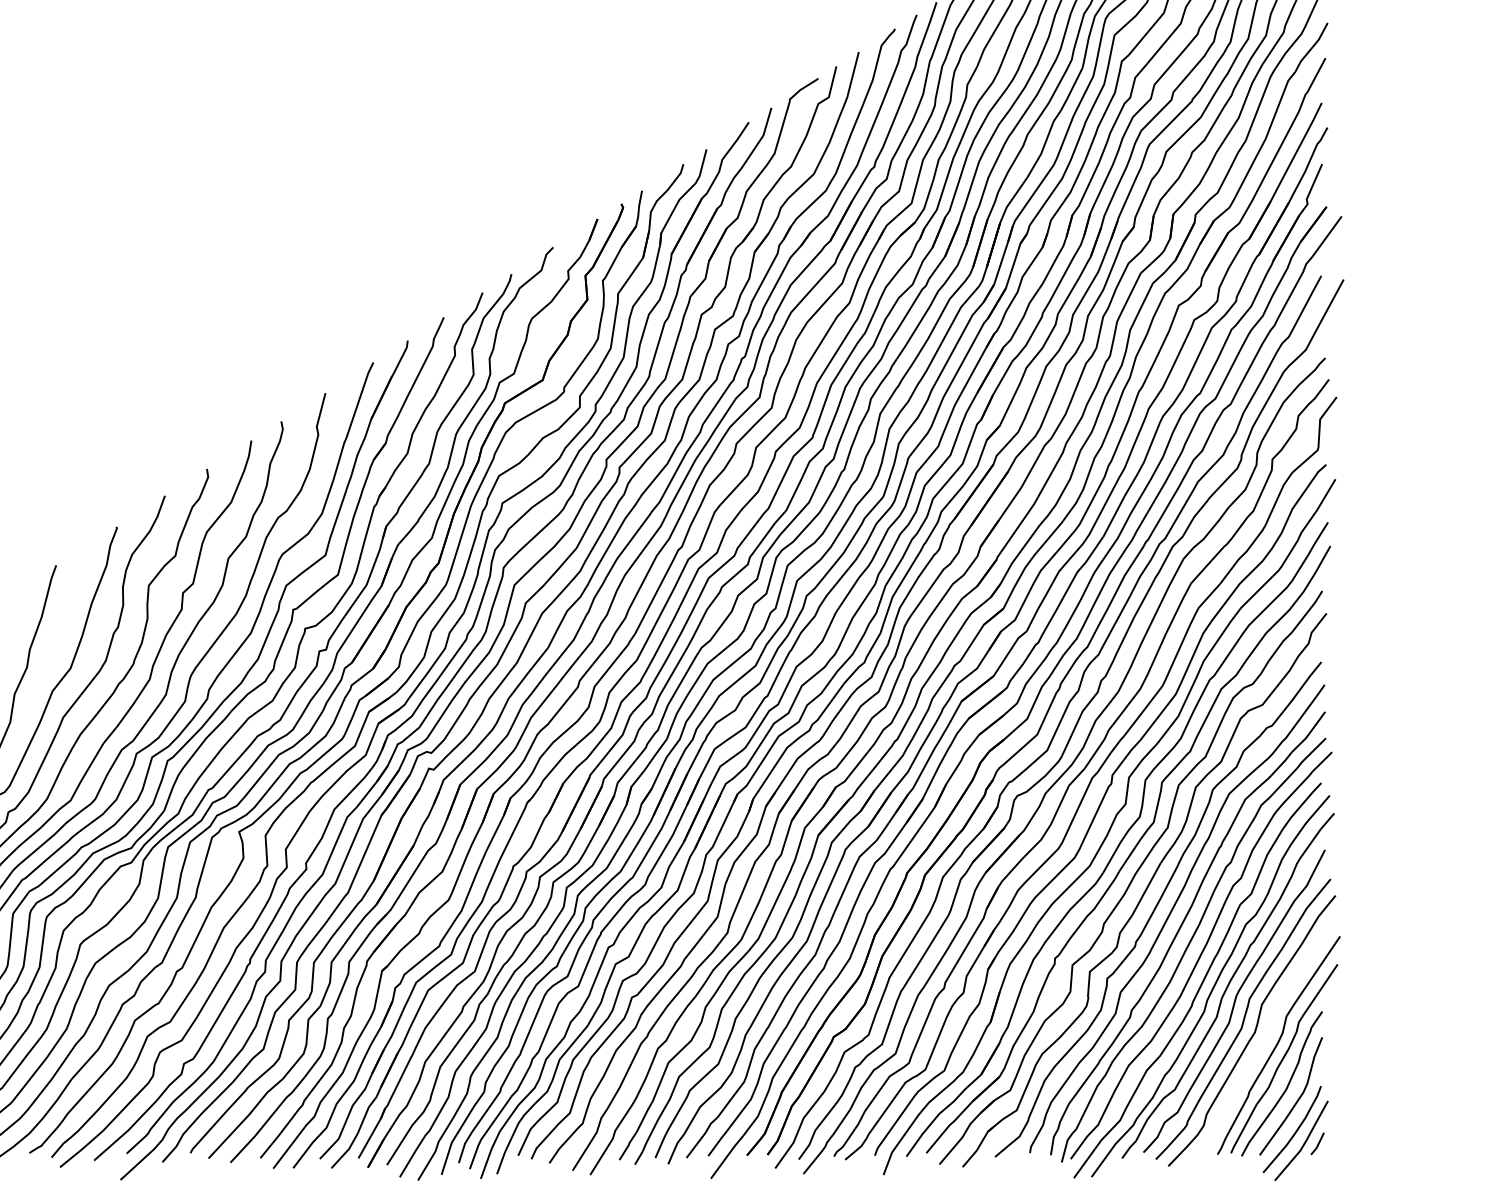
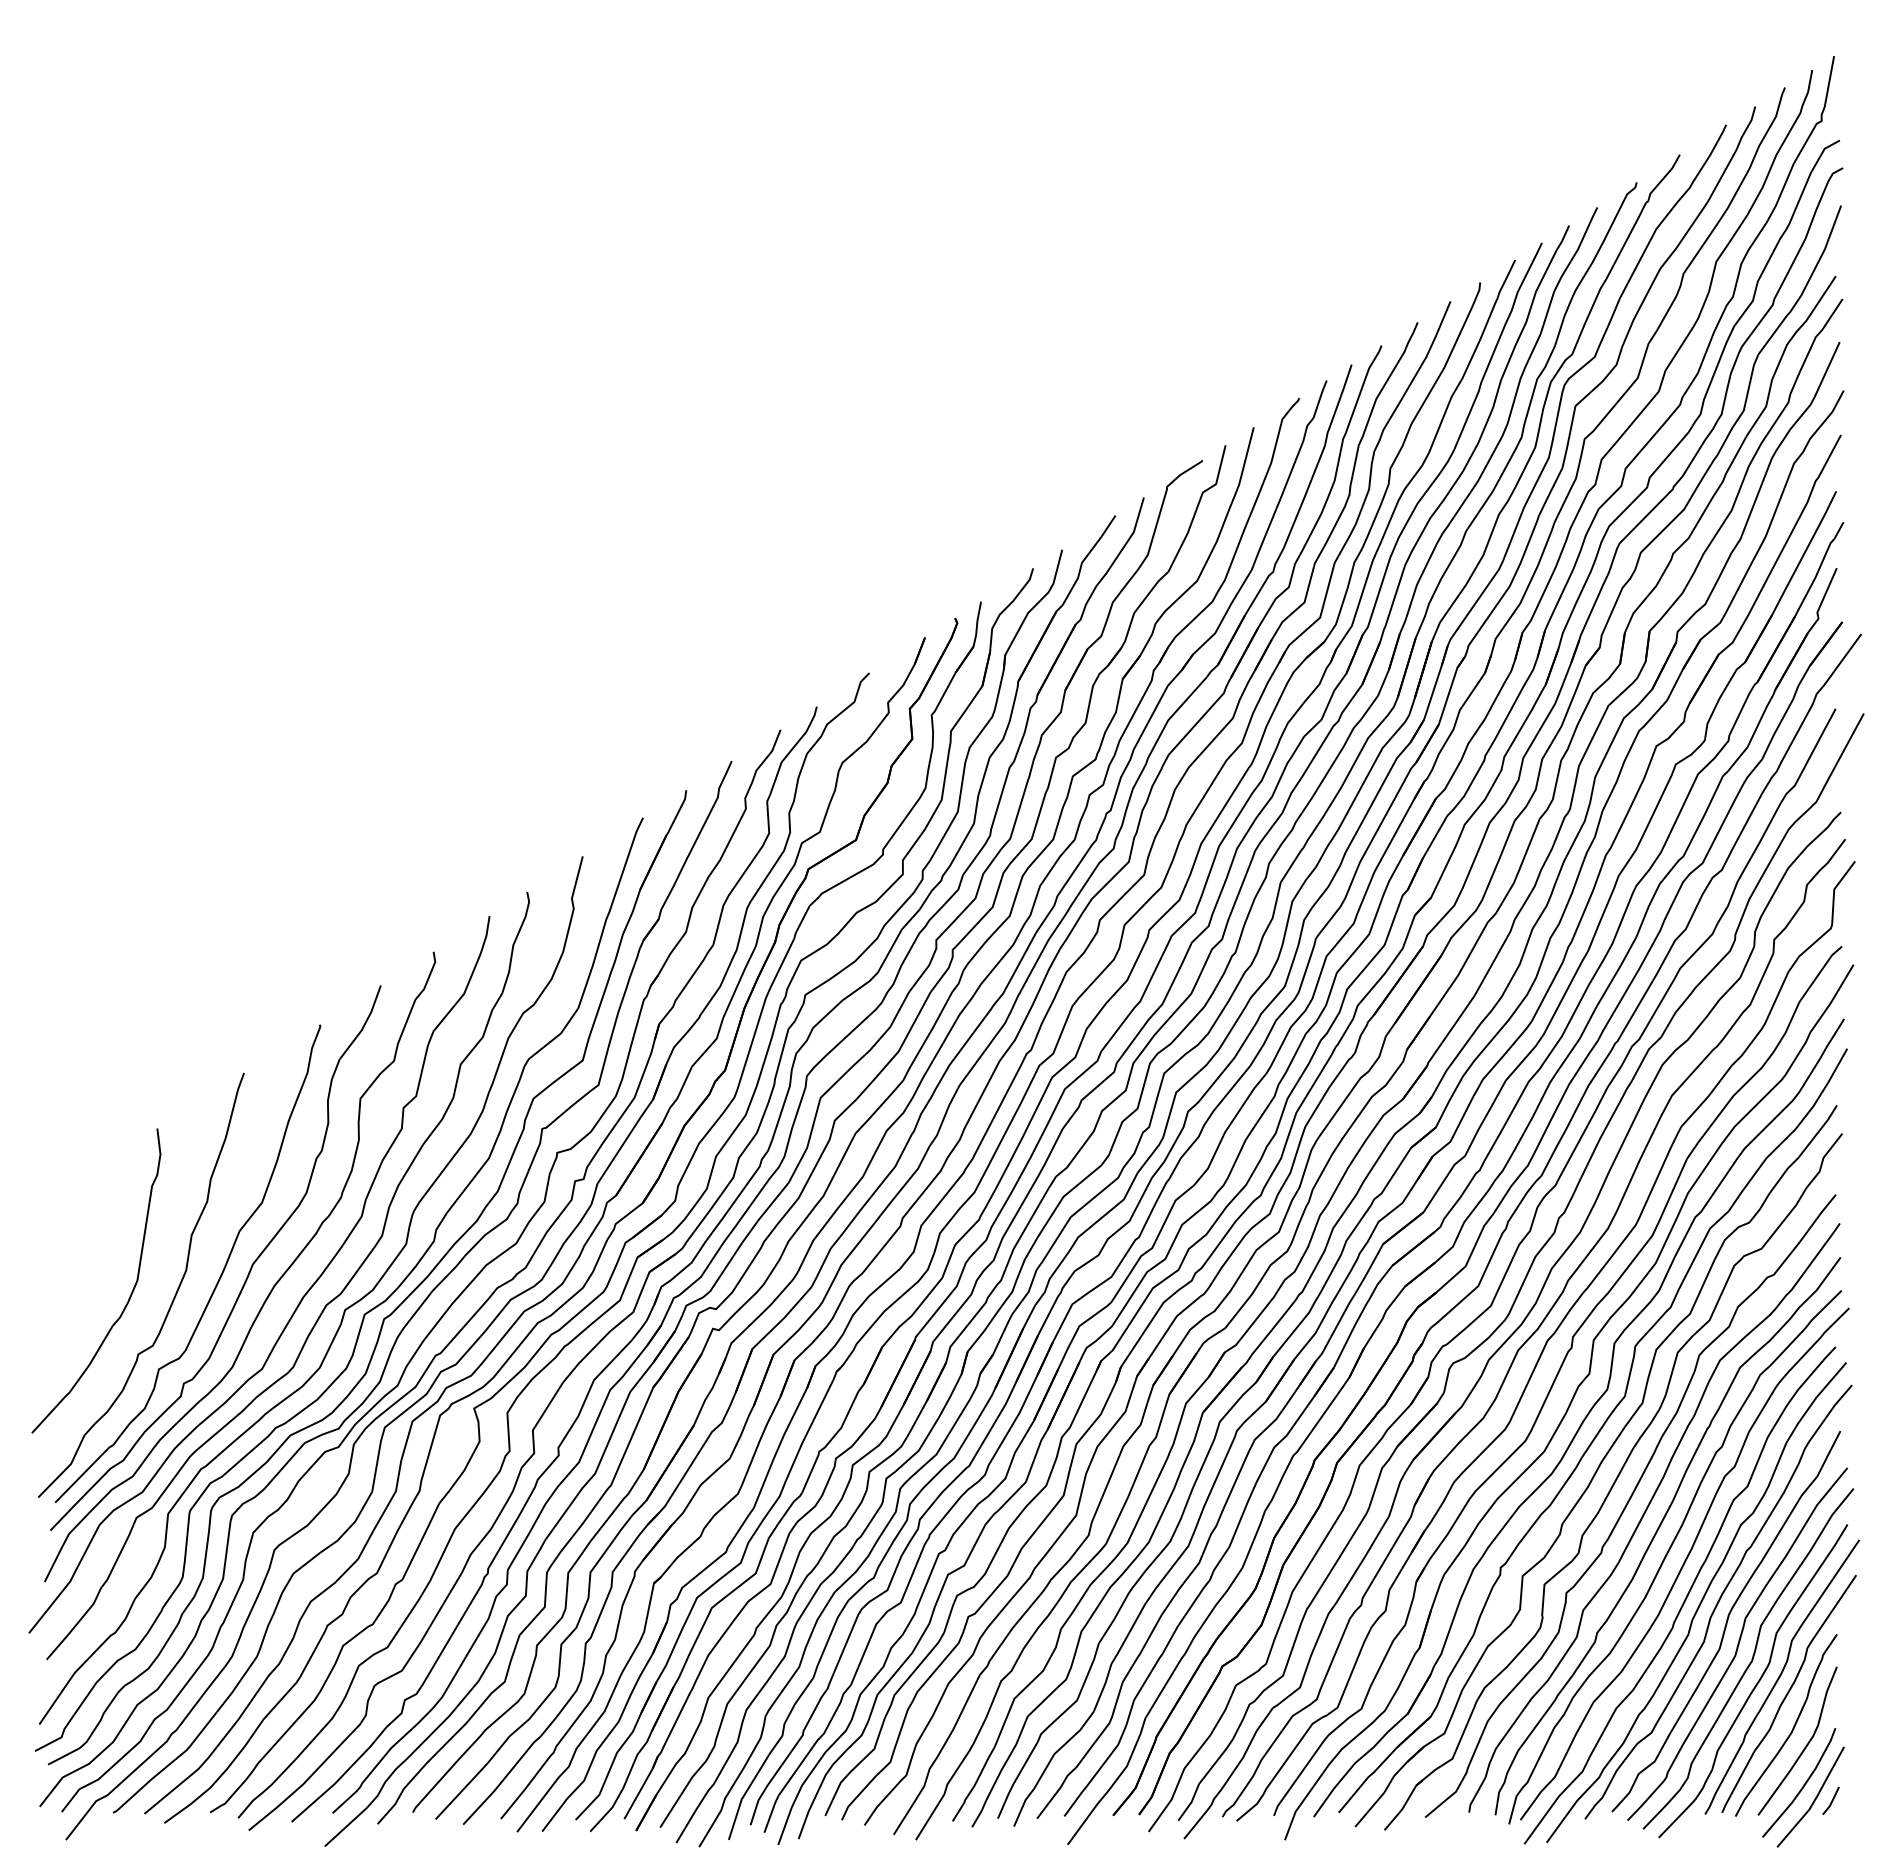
curve: (1258, 1050) -> (1756, 1683), added

